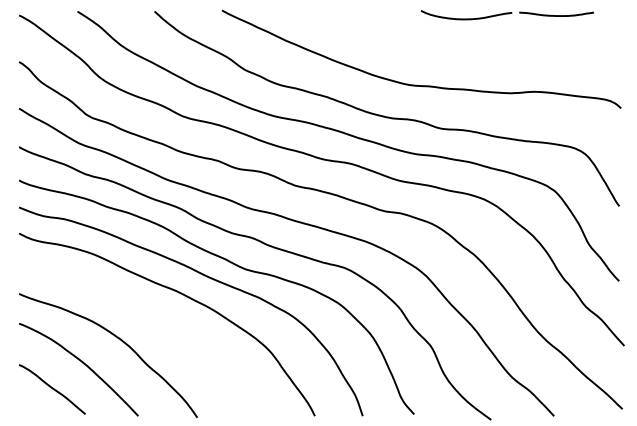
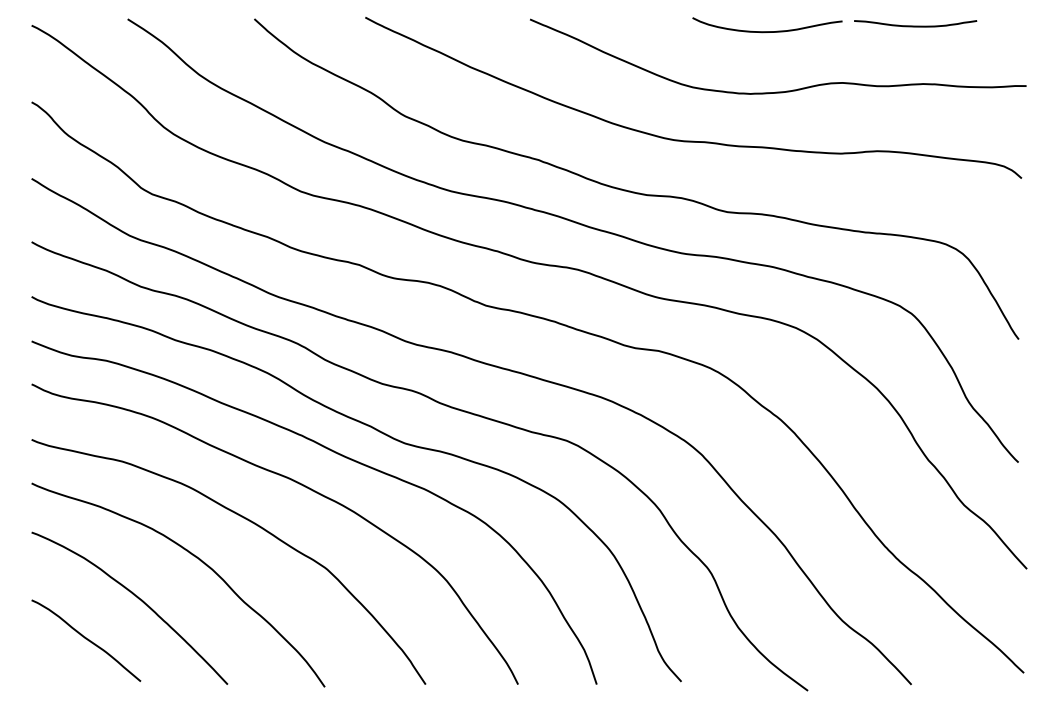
curve: (477, 54) -> (785, 89), added
curve: (154, 319) -> (254, 525), added

